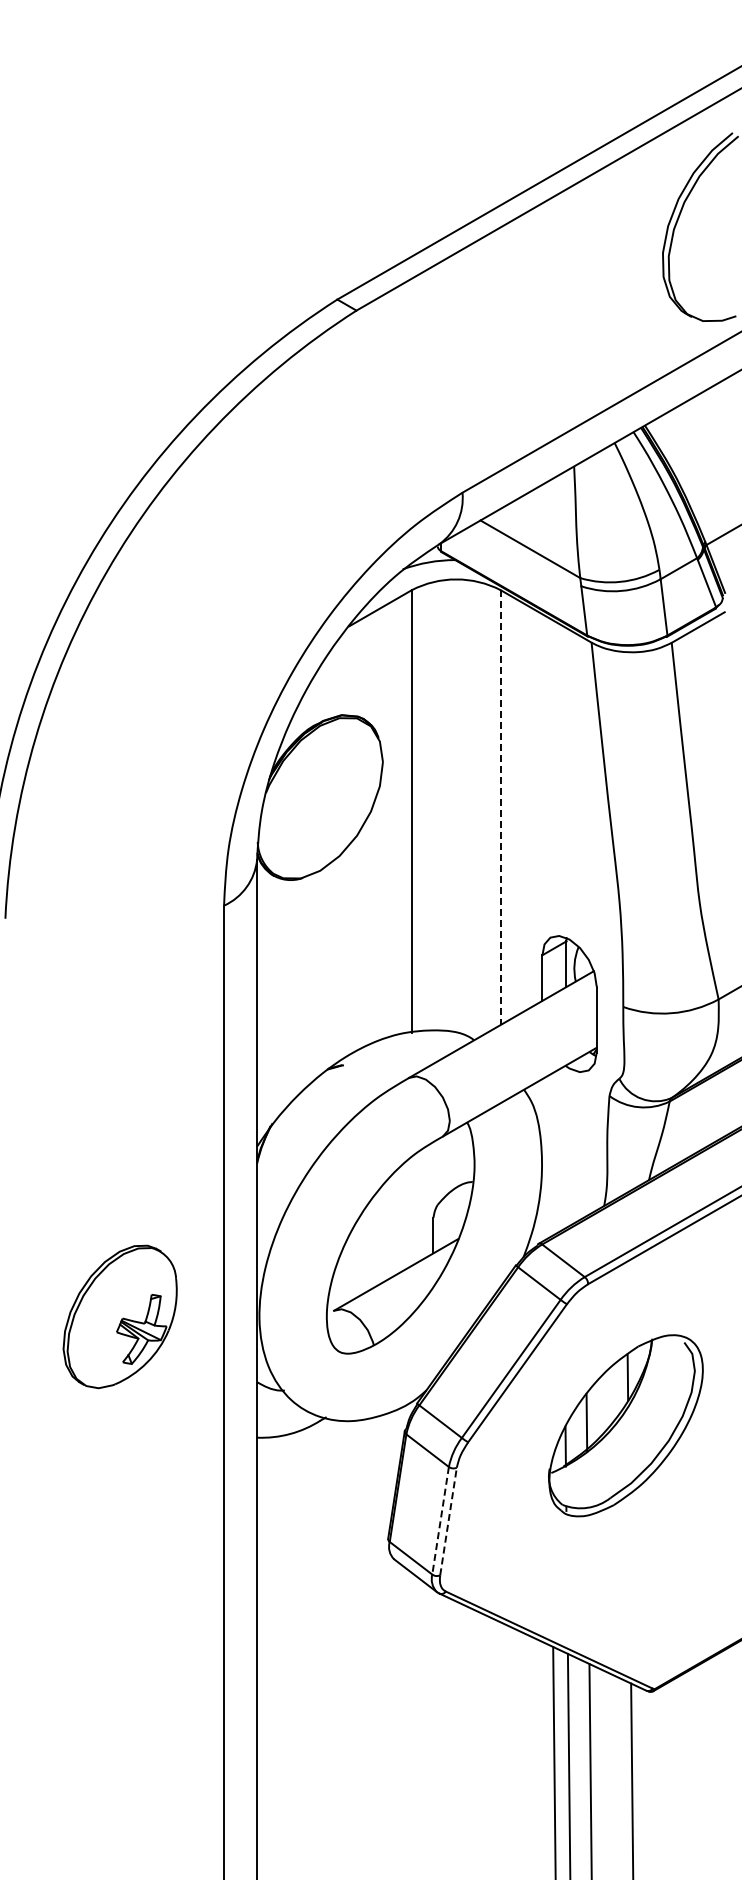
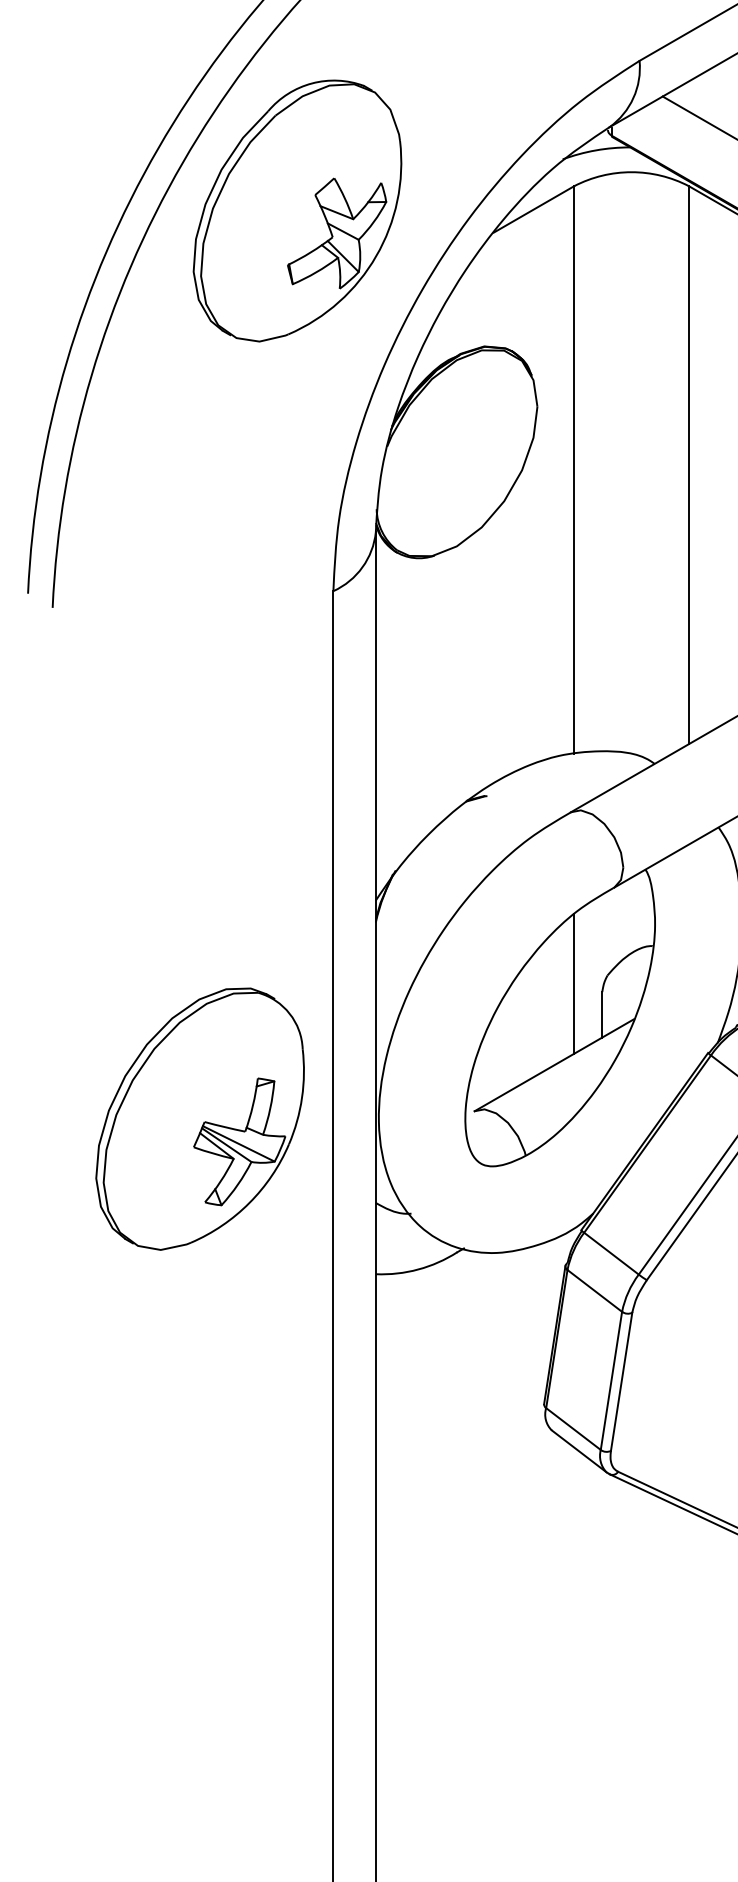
part: (195, 609) -> (296, 210), added
line: (500, 808) -> (688, 466), dashed -> solid
line: (411, 1211) -> (574, 983), added
part: (119, 1316) -> (199, 1118), size x1.43
line: (448, 1520) -> (621, 1380), dashed -> solid
line: (440, 1521) -> (611, 1381), dashed -> solid

